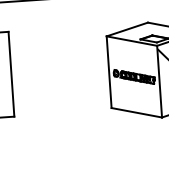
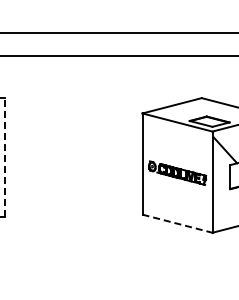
line: (11, 74) -> (5, 157), solid -> dashed
line: (136, 112) -> (177, 223), solid -> dashed

